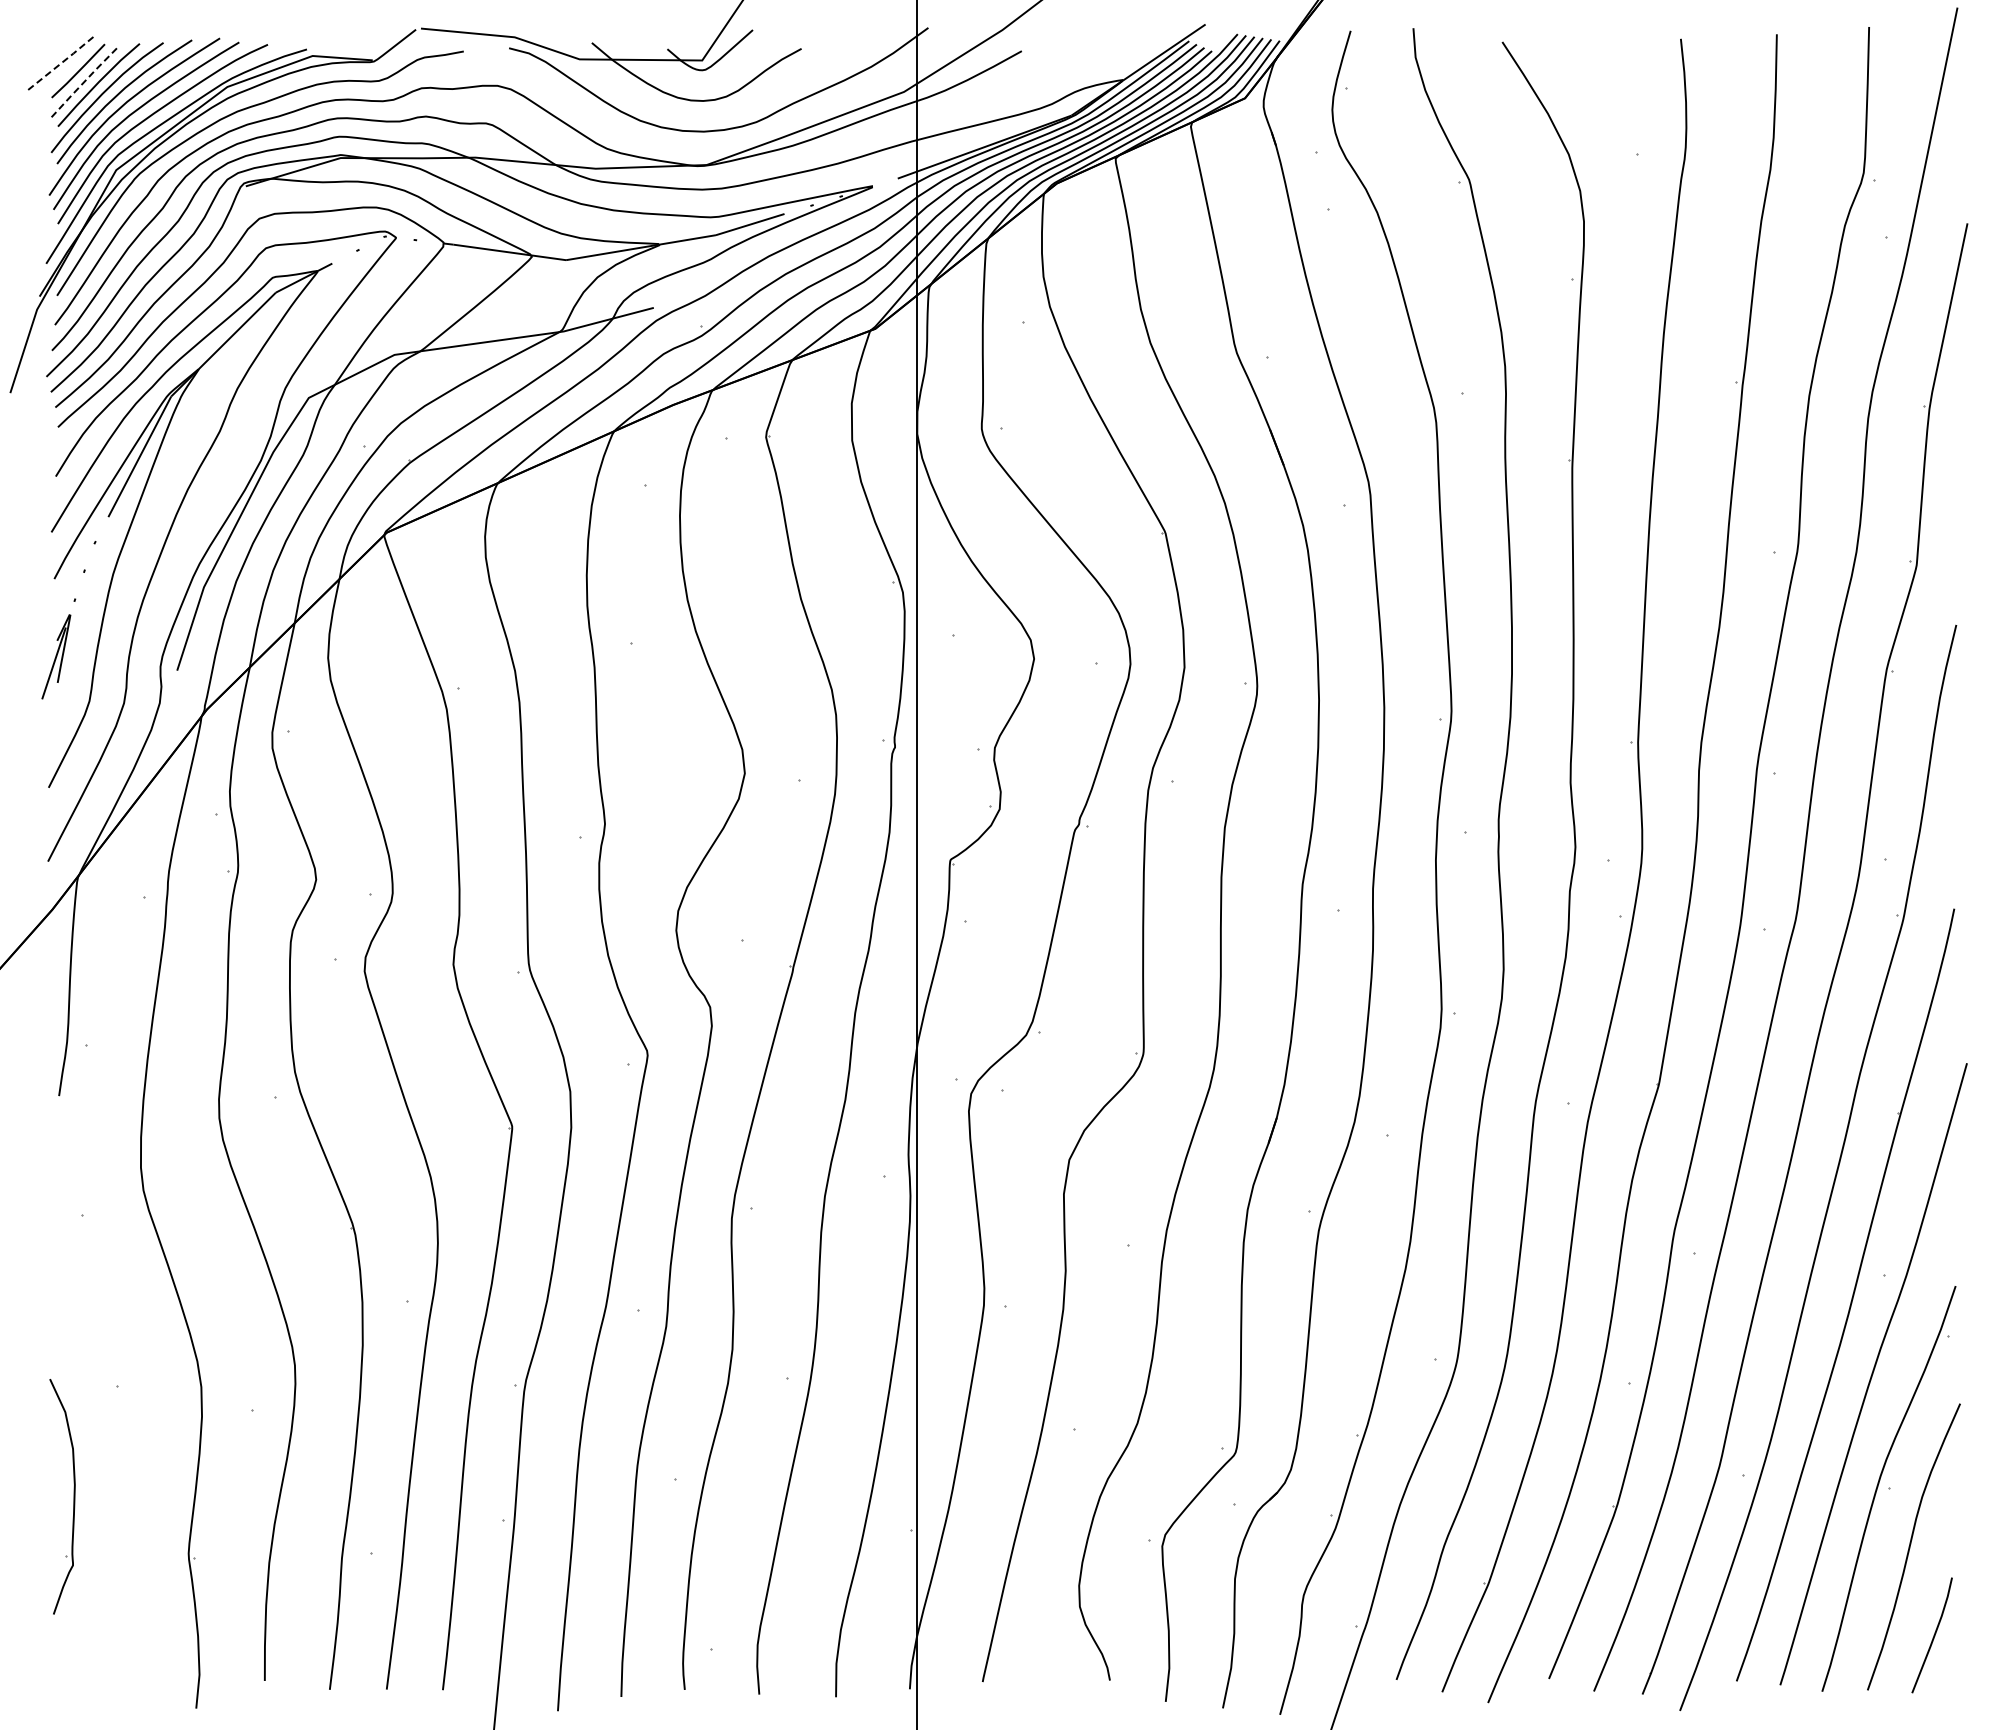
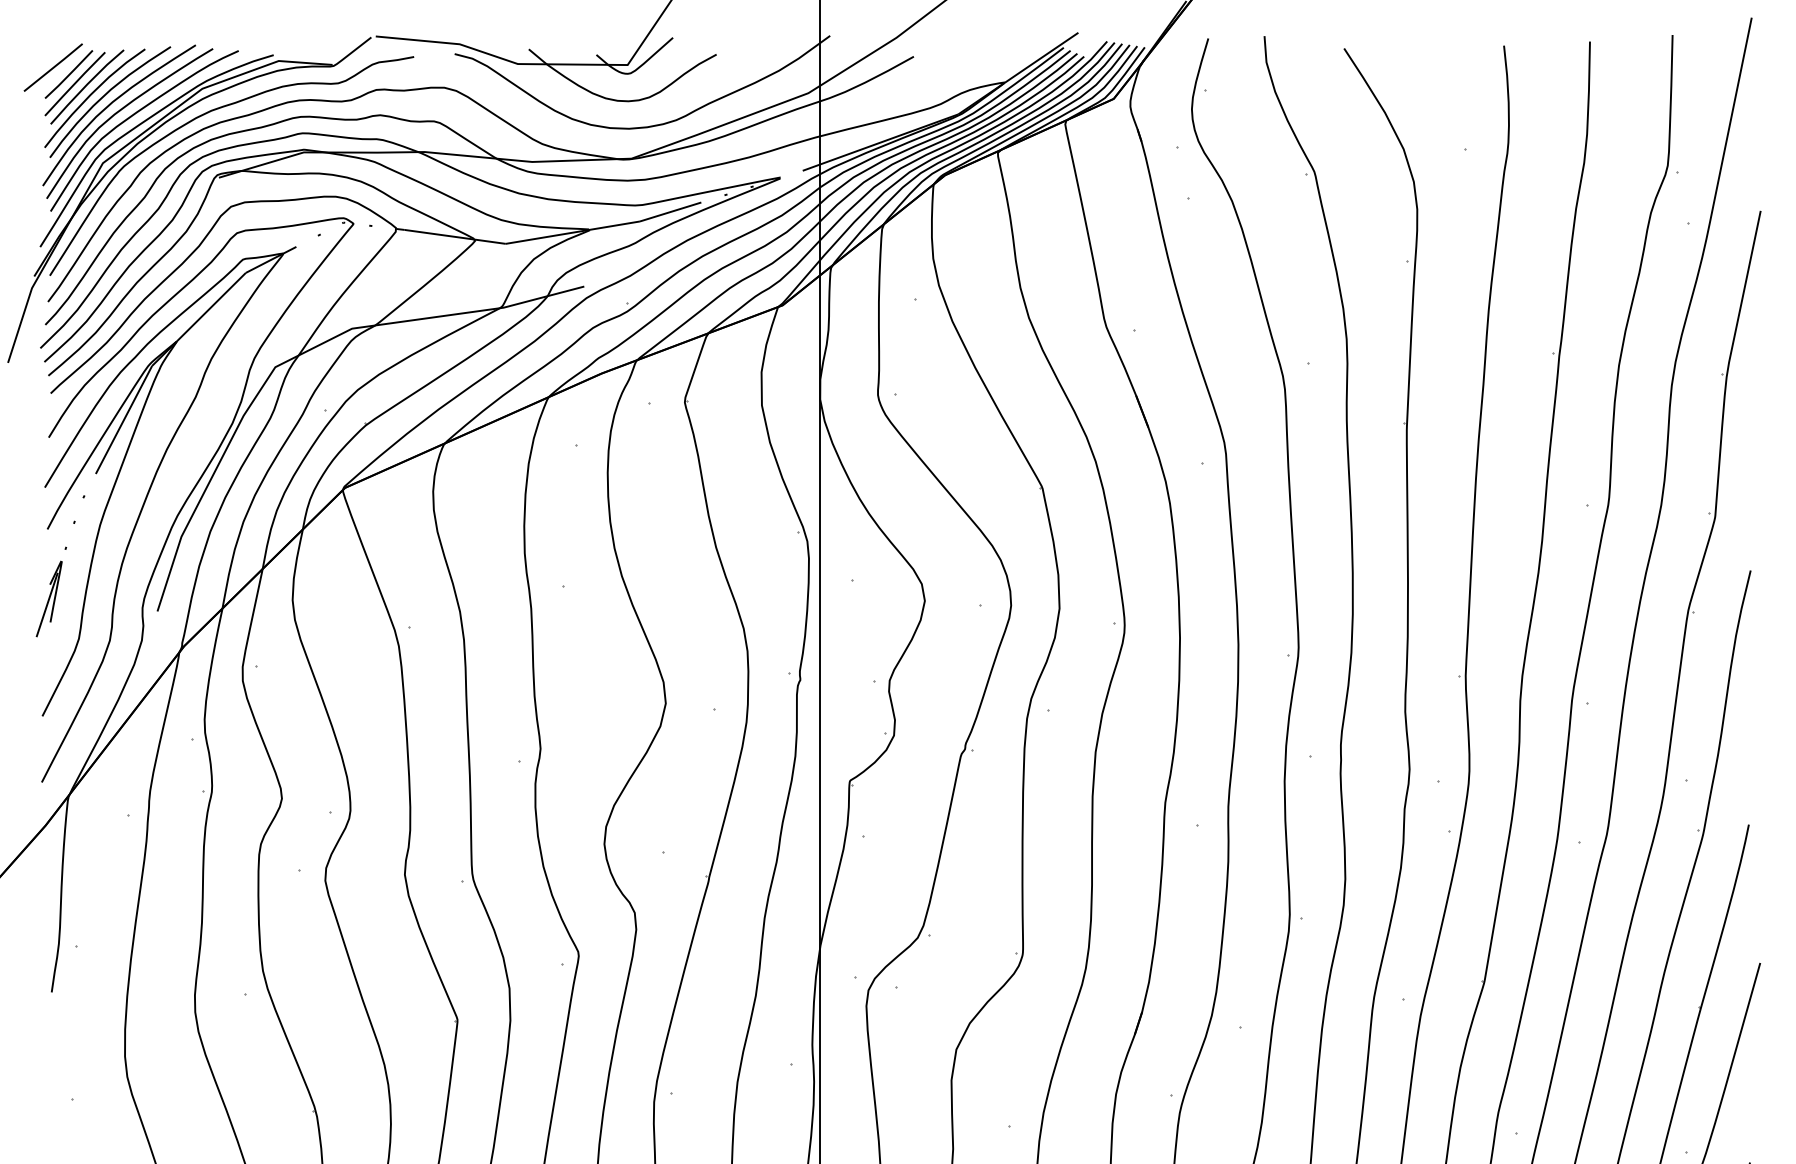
line: (61, 63) -> (53, 67), dashed -> solid
line: (85, 81) -> (75, 83), dashed -> solid

